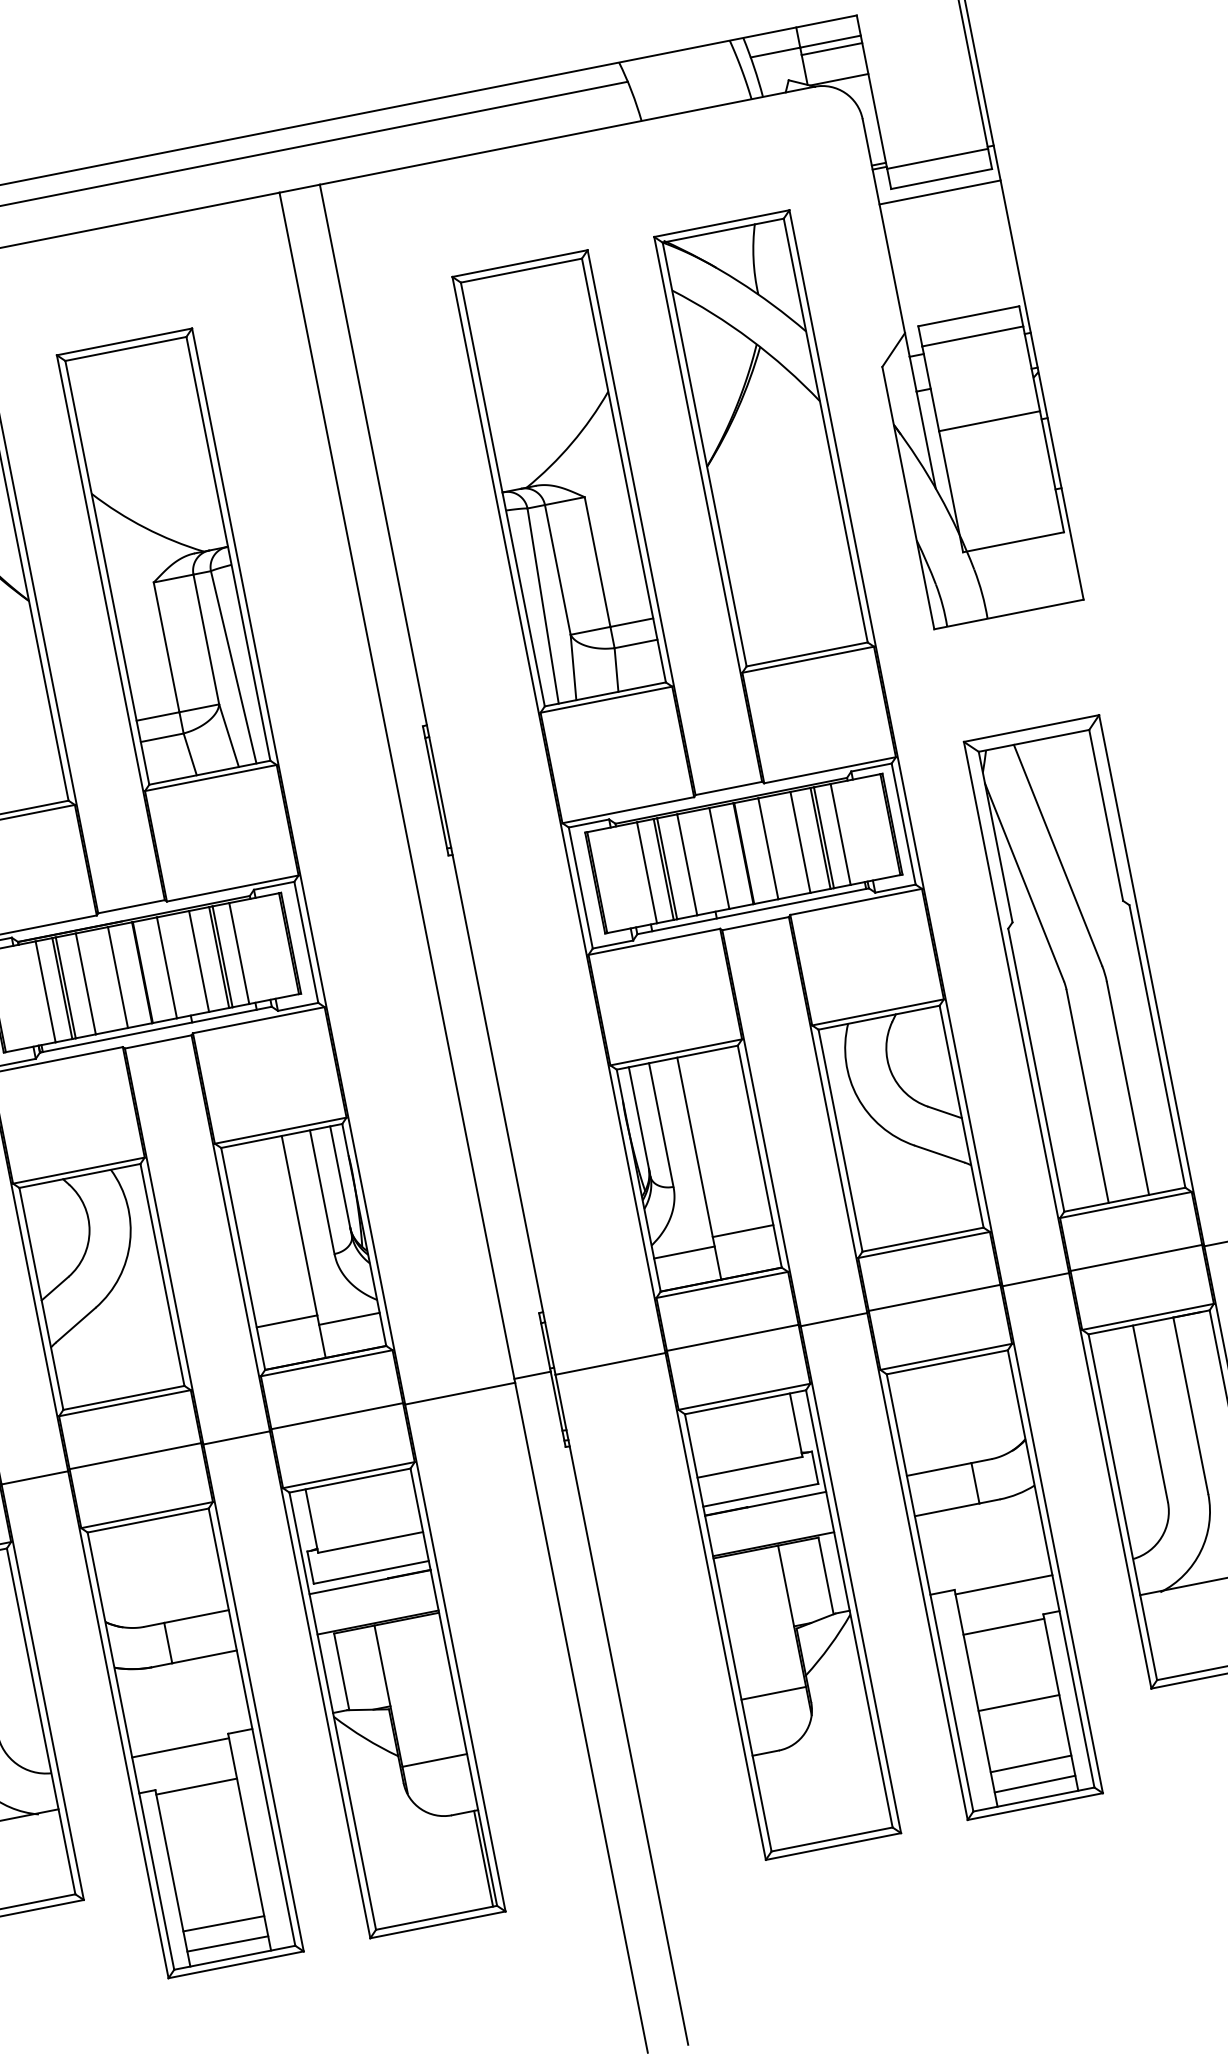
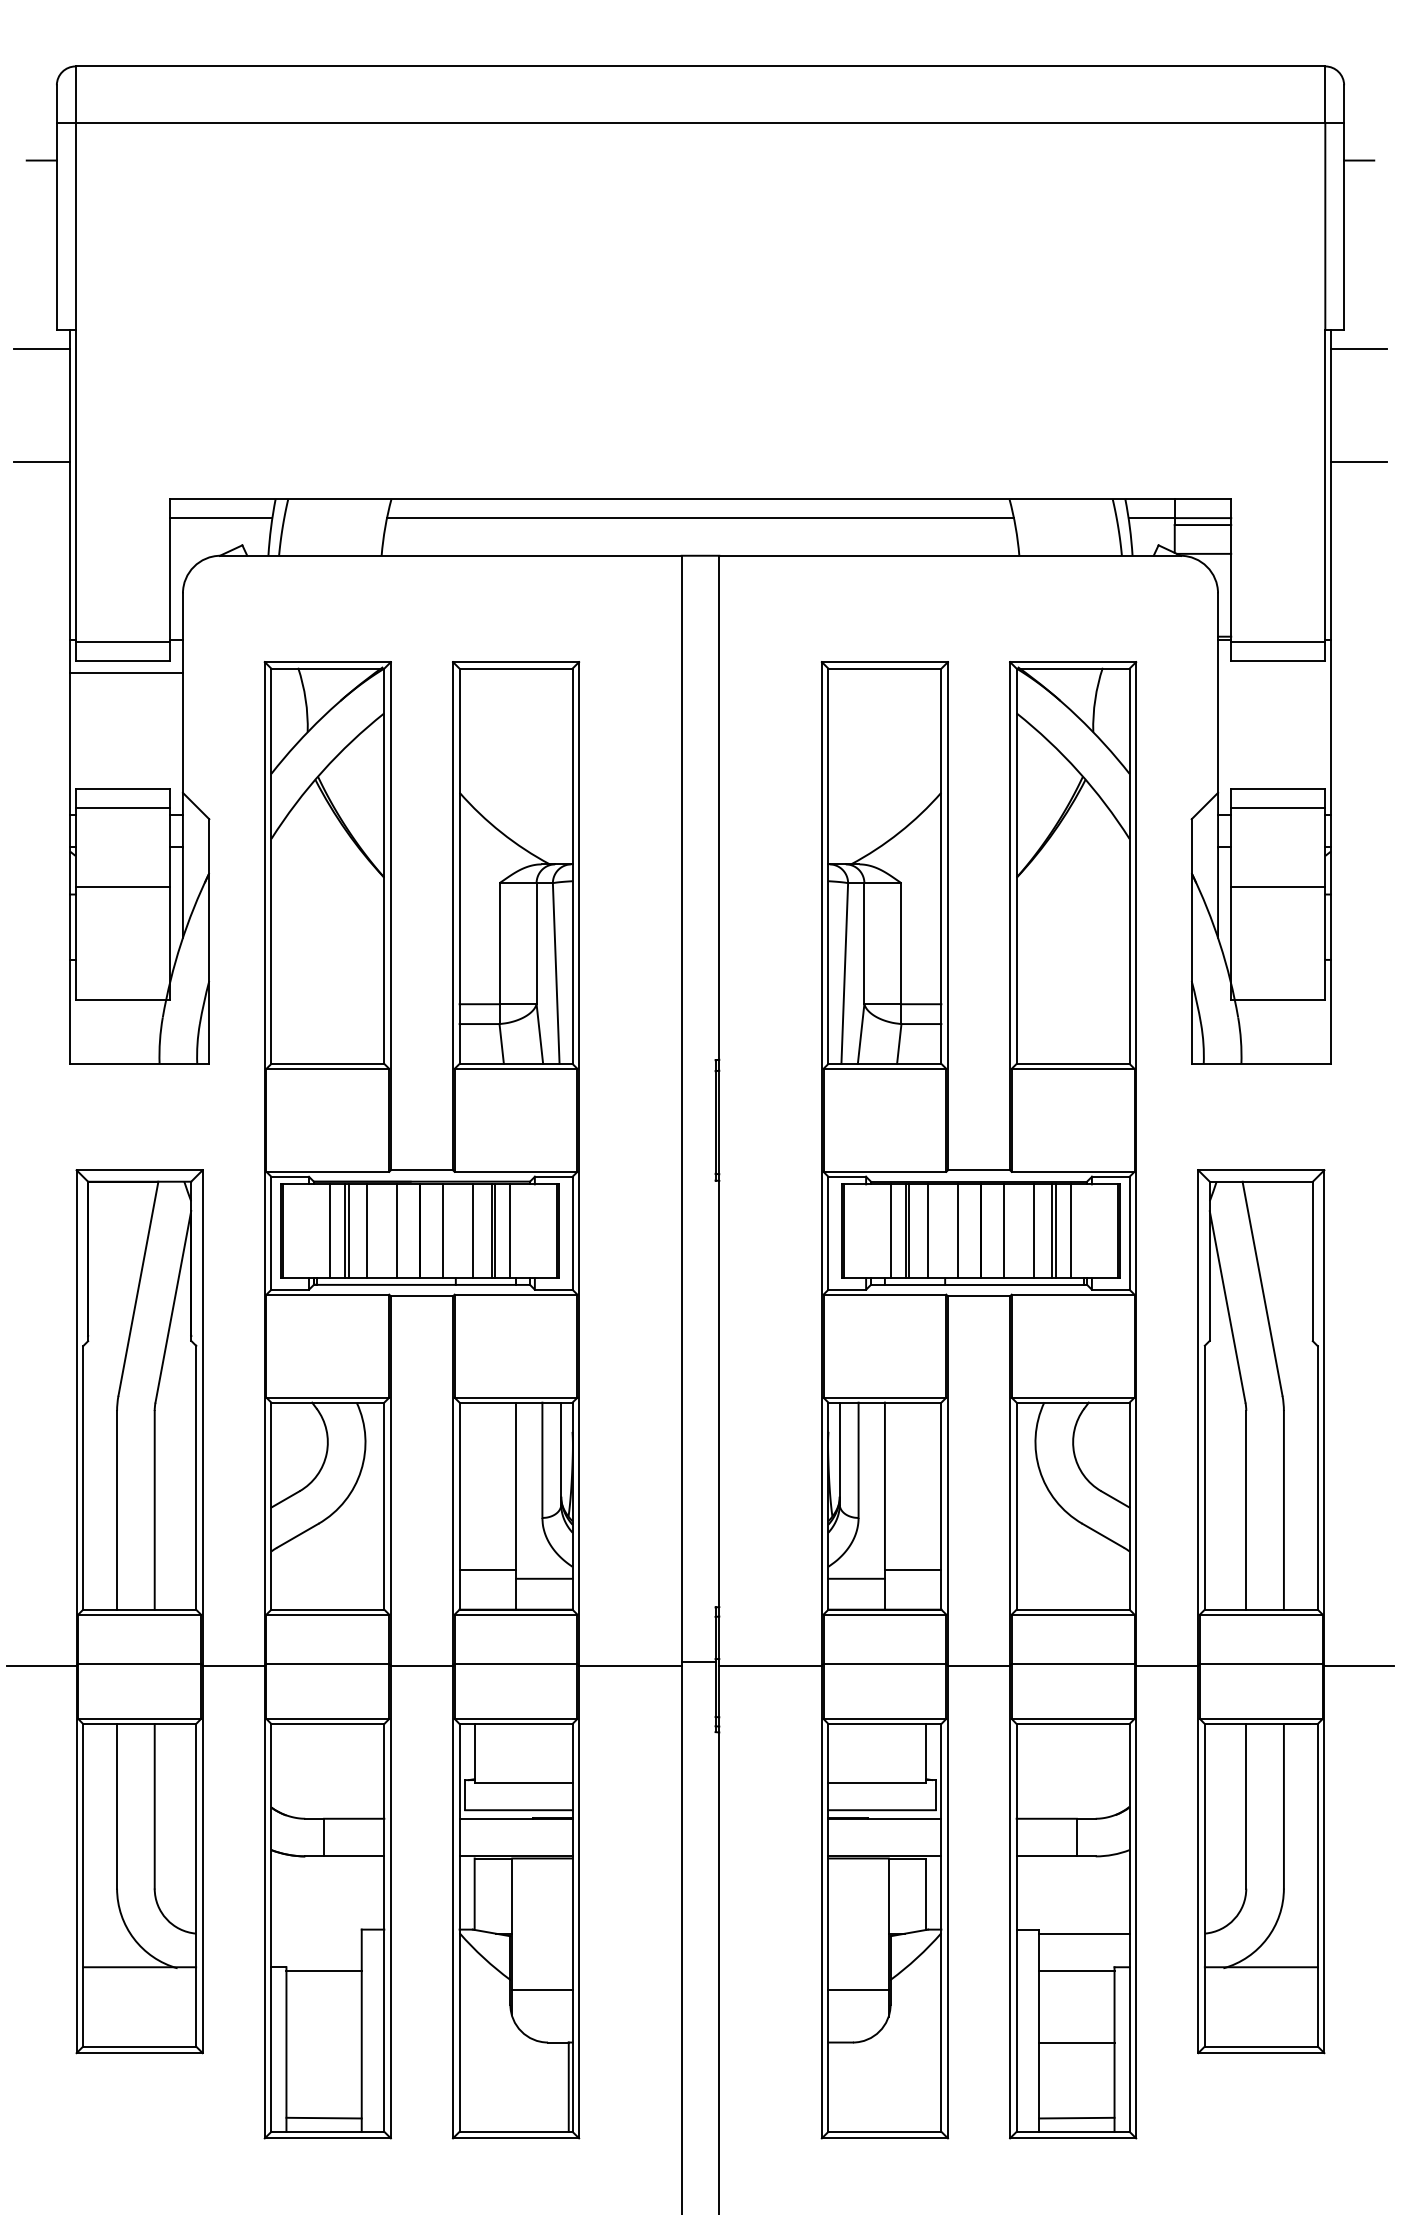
line: (939, 192) -> (1274, 672), removed
line: (180, 1747) -> (316, 1933), removed
line: (1030, 1763) -> (1076, 2098), removed
line: (223, 1923) -> (323, 2098), removed

